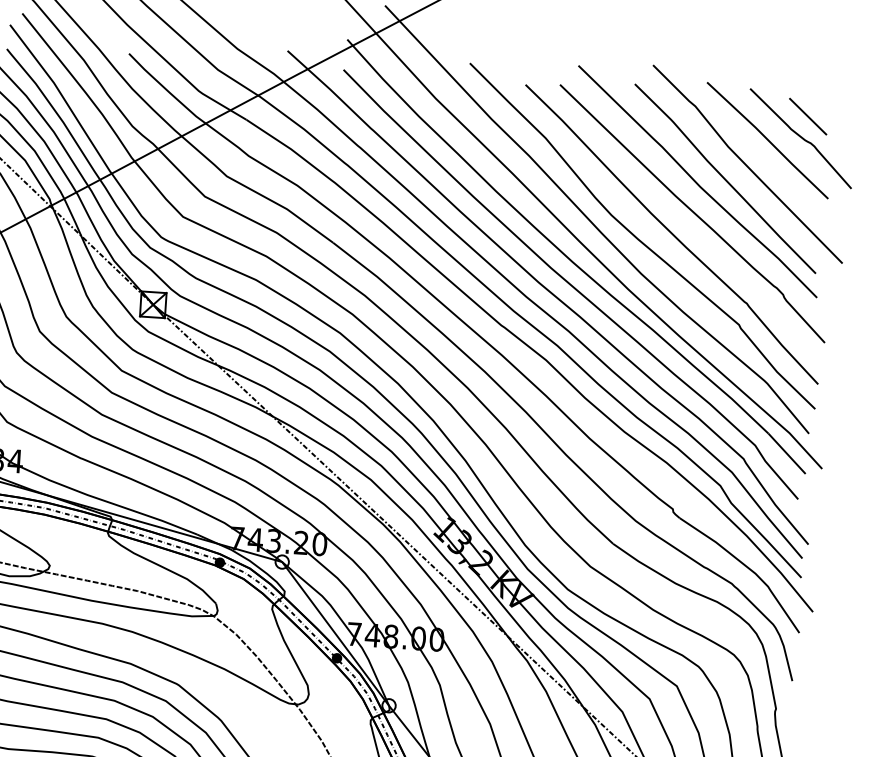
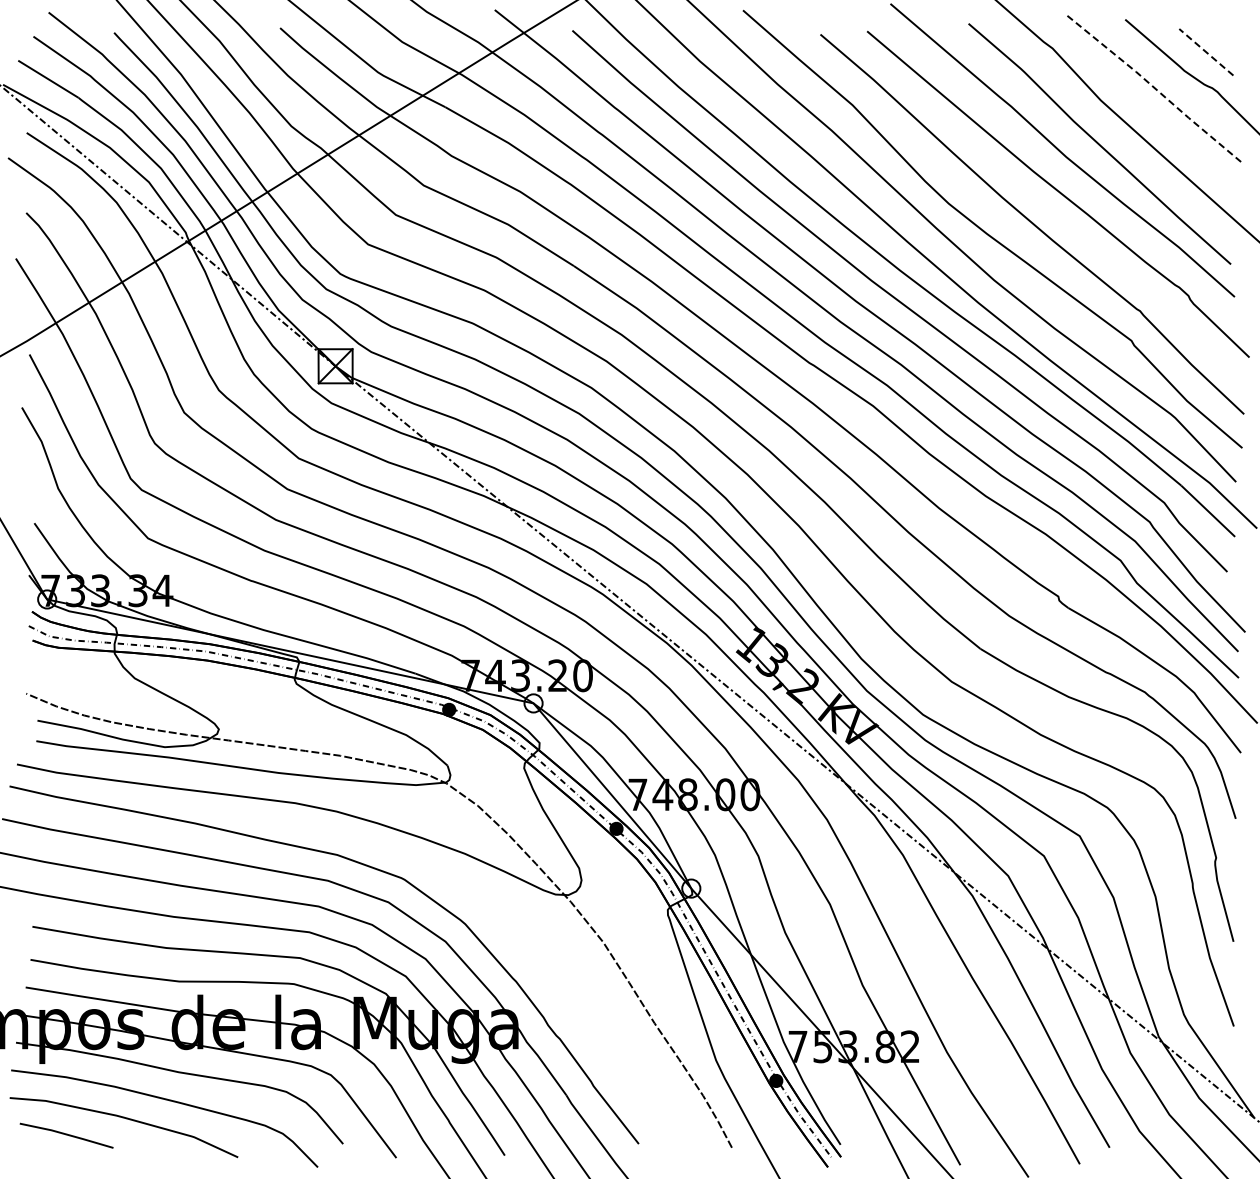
line: (808, 116) -> (1206, 52), solid -> dashed
line: (768, 139) -> (1154, 87), solid -> dashed

